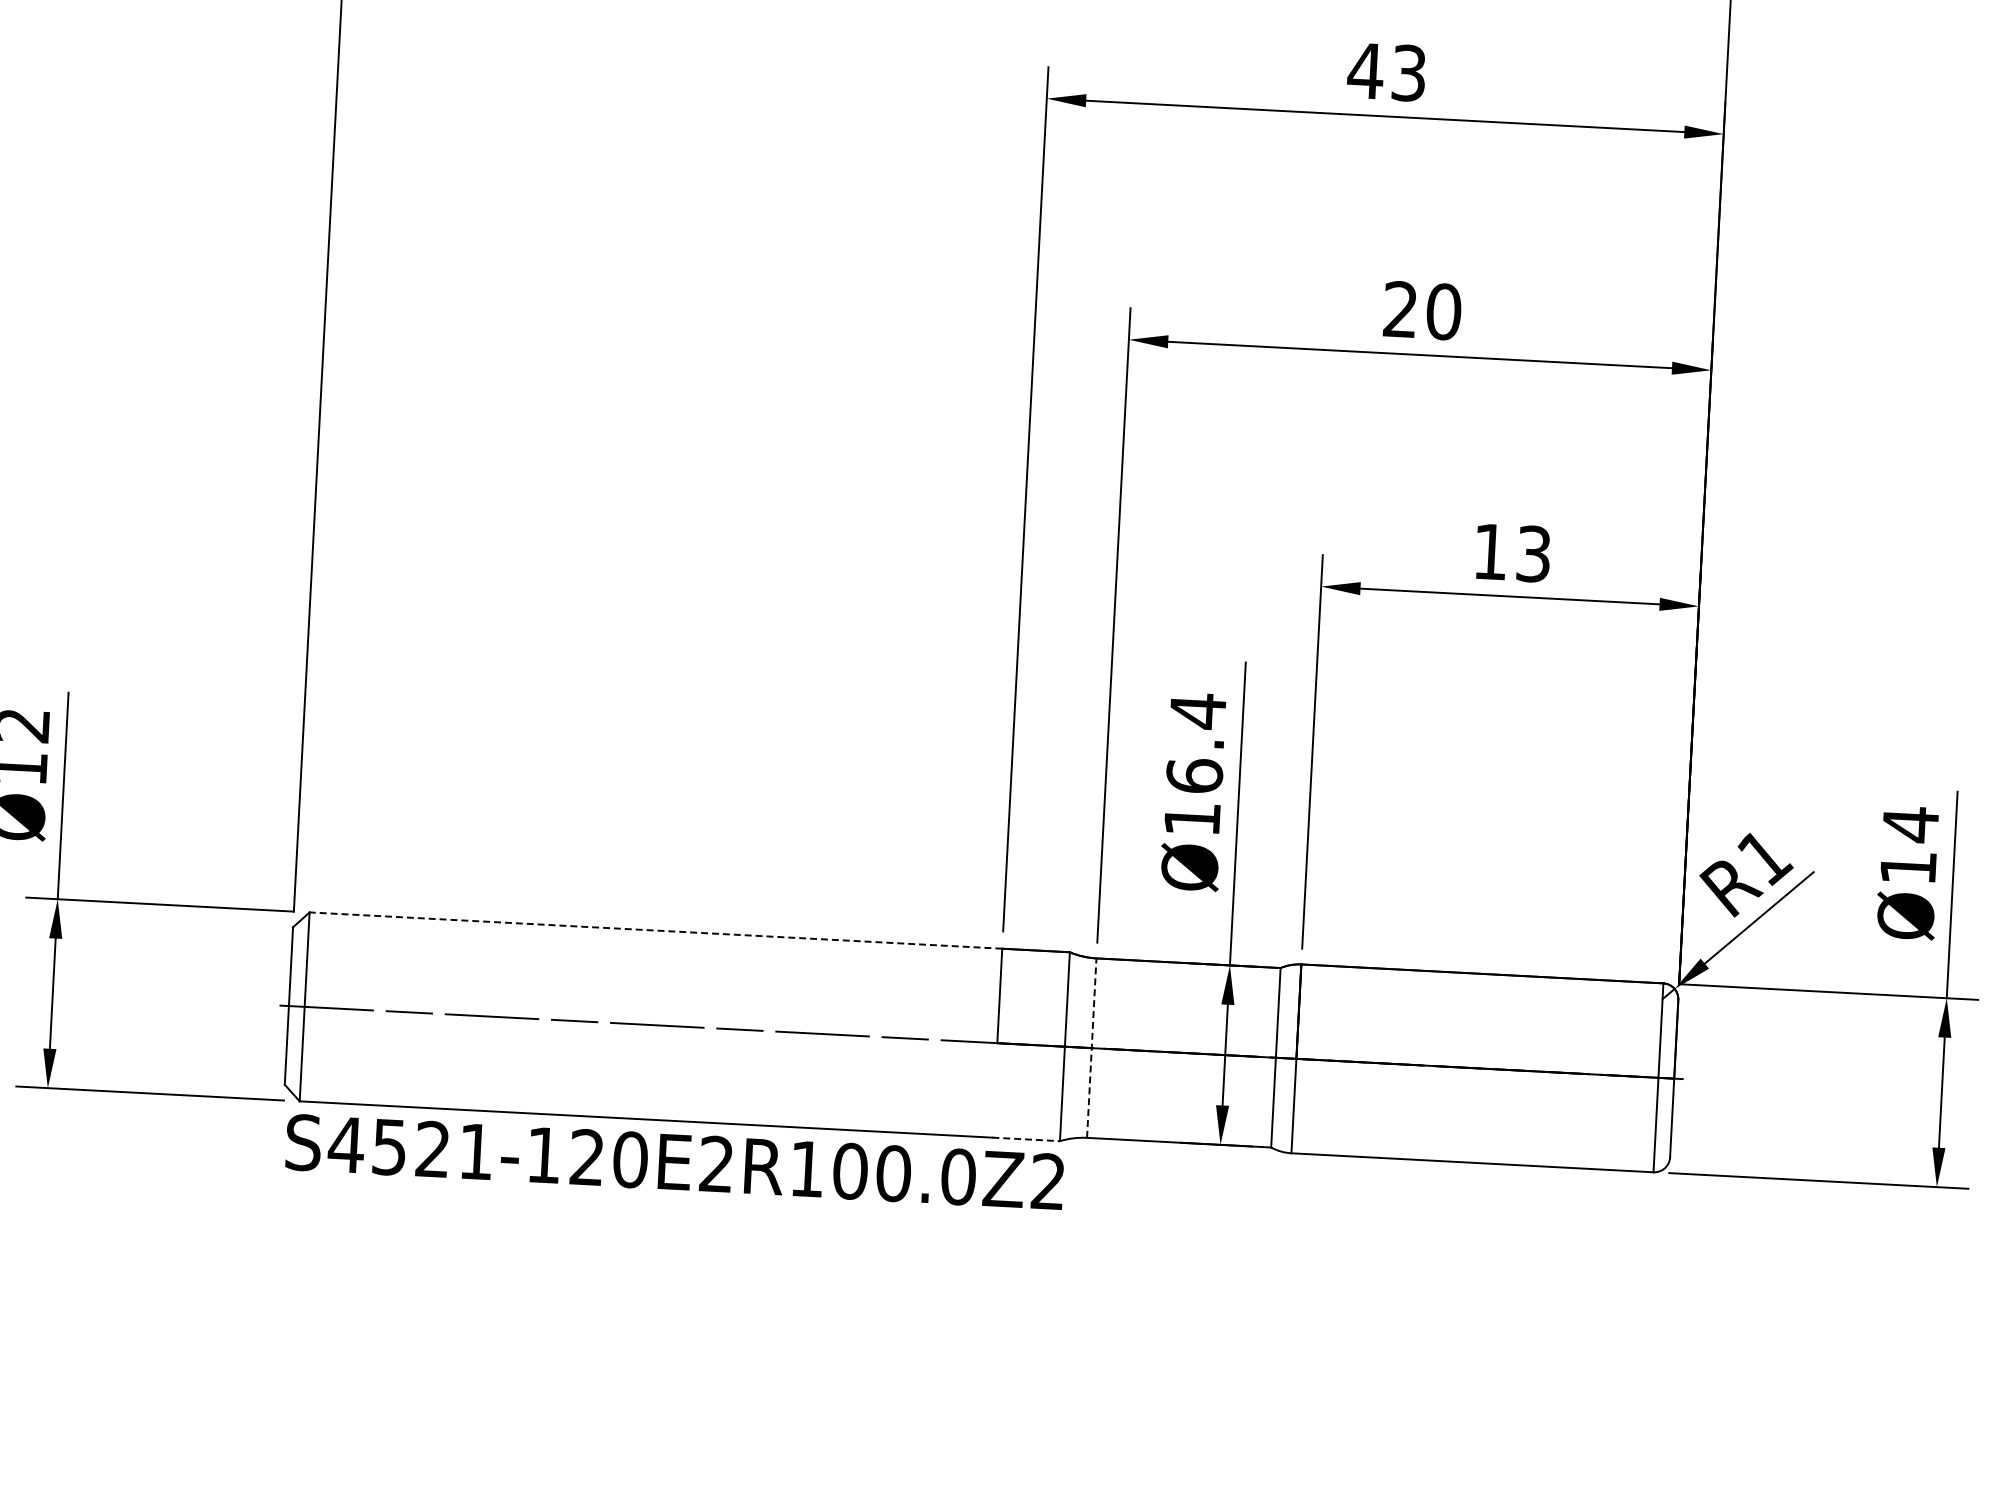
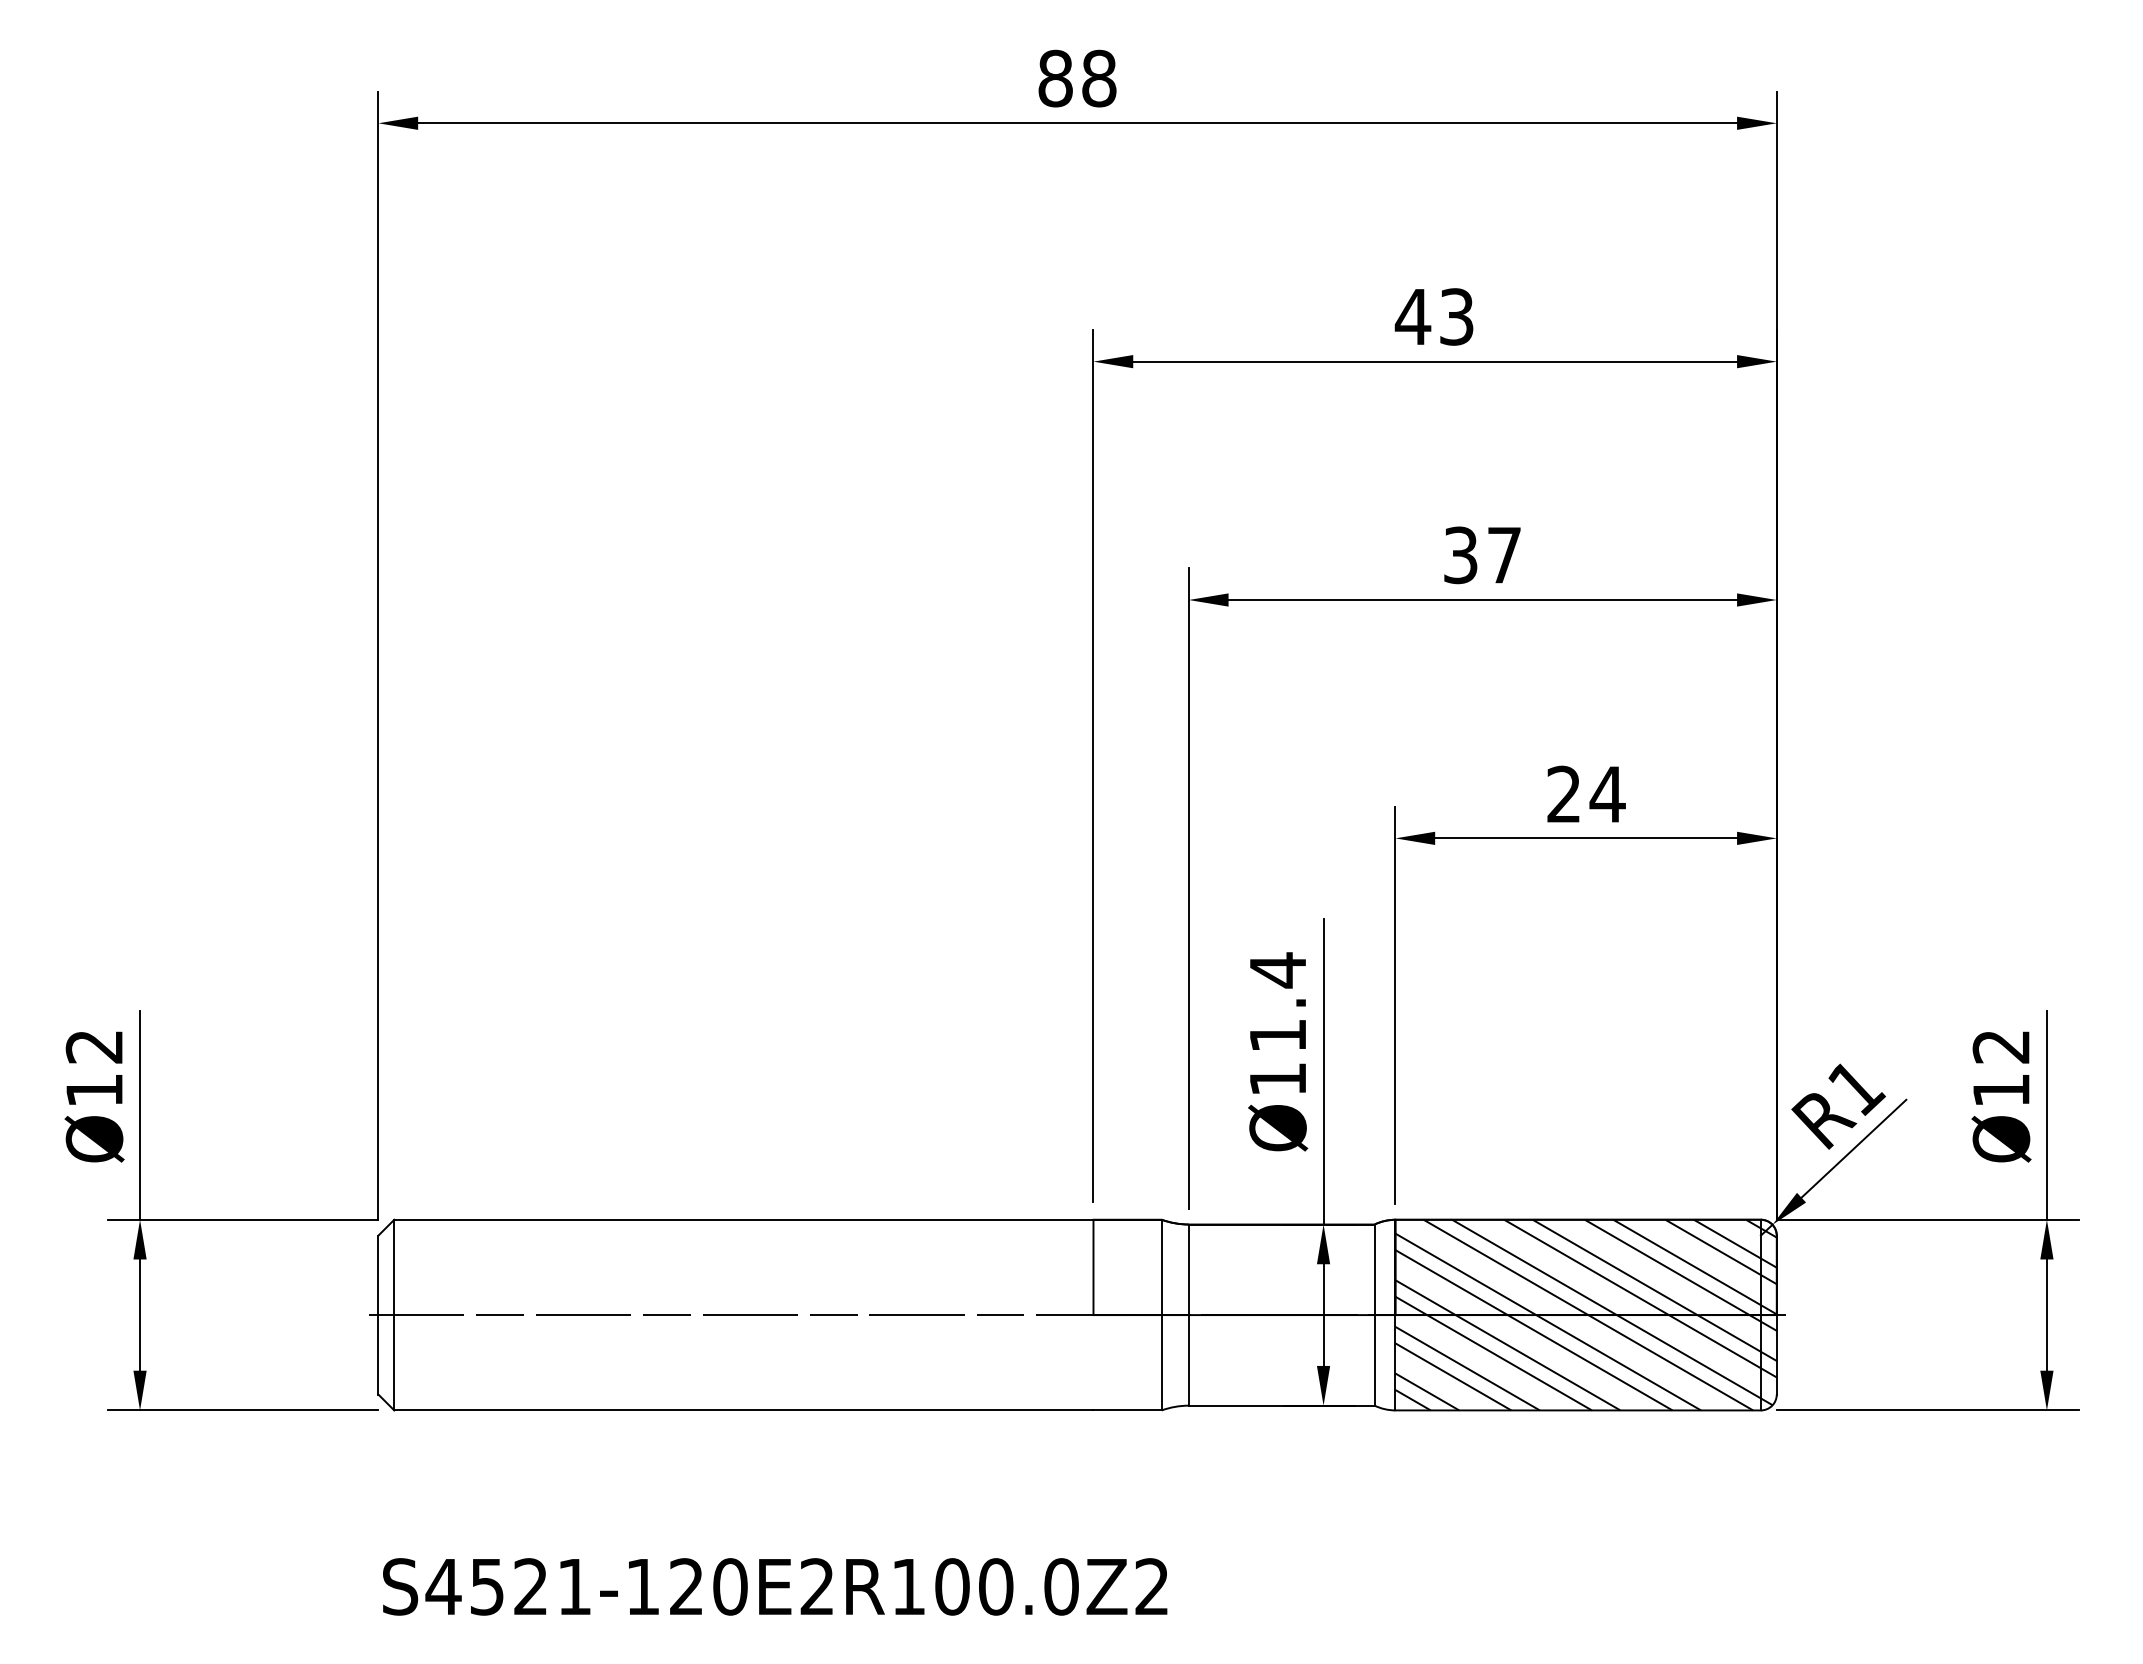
text: (1422, 310) -> (1482, 555), 20 -> 37
text: (1512, 553) -> (1586, 794), 13 -> 24
text: (1194, 775) -> (1277, 1035), Ø16.4 -> Ø11.4
text: (1909, 824) -> (2000, 1046), Ø14 -> Ø12
line: (655, 930) -> (743, 1219), dashed -> solid
line: (1091, 1048) -> (1188, 1315), dashed -> solid
hatch: (1484, 1068) -> (1585, 1314), added
line: (1027, 1139) -> (1128, 1410), dashed -> solid
text: (675, 1161) -> (775, 1586), moved

